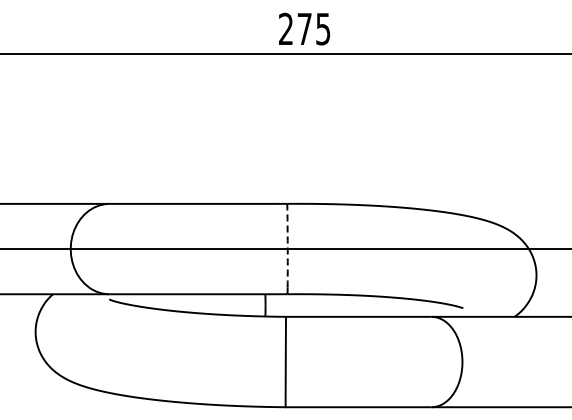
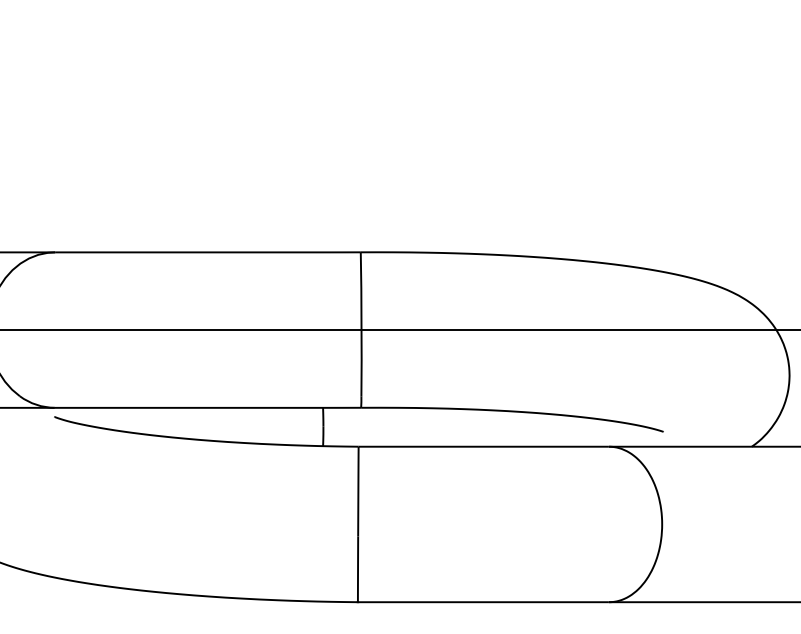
arc: (287, 245) -> (361, 323), dashed -> solid

